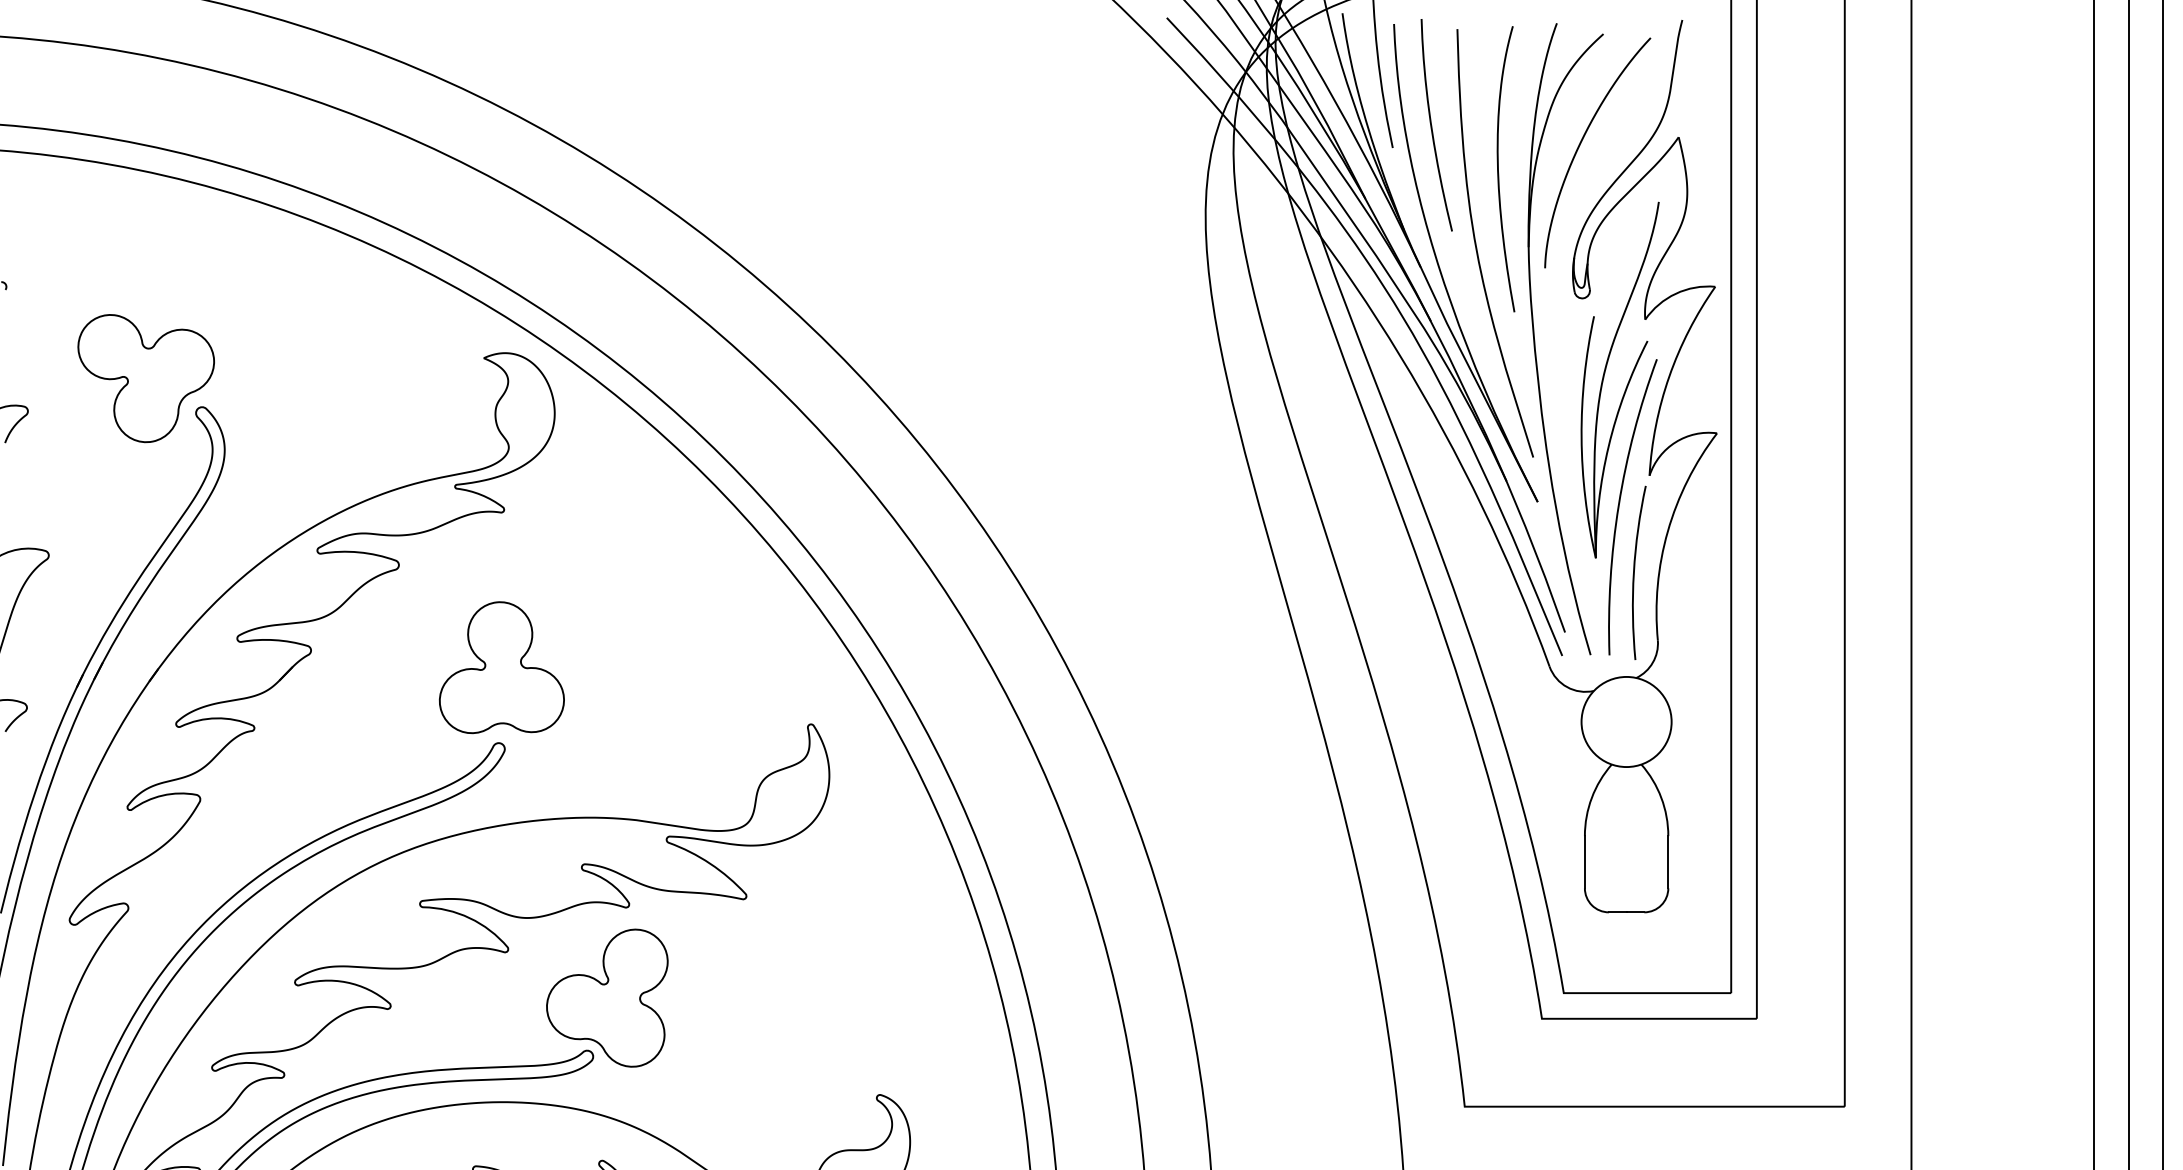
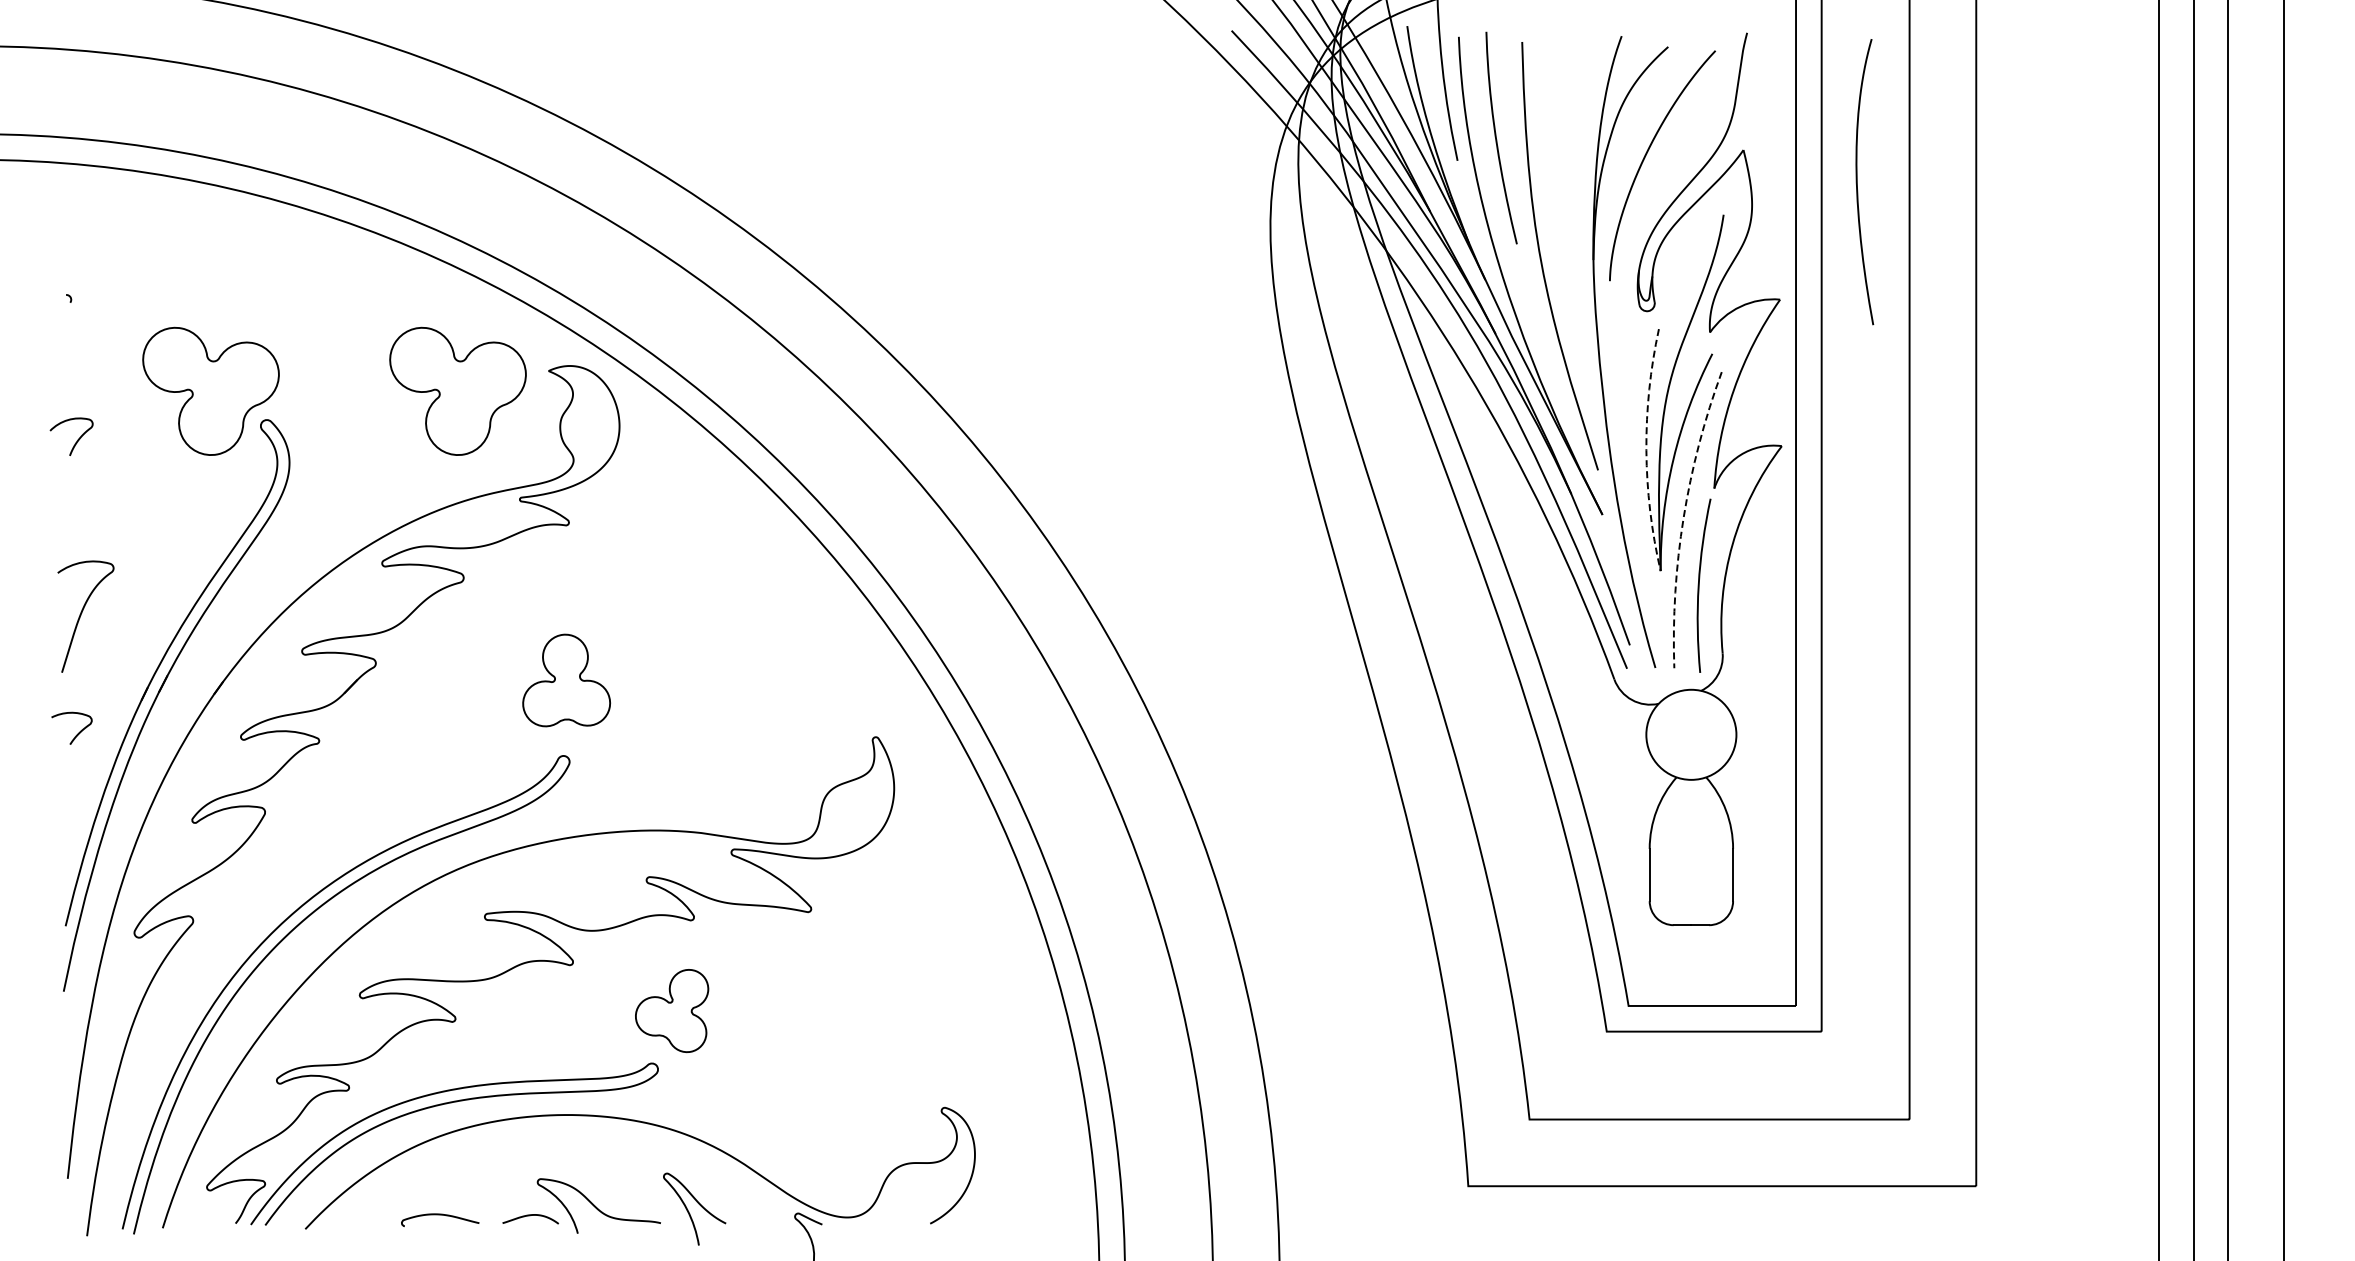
curve: (1498, 169) -> (1857, 182), moved
part: (392, 377) -> (457, 390), added
arc: (1581, 437) -> (1646, 450), solid -> dashed
arc: (1618, 504) -> (1683, 517), solid -> dashed
part: (501, 667) -> (566, 680), size x0.7
part: (606, 997) -> (671, 1010), size x0.6

